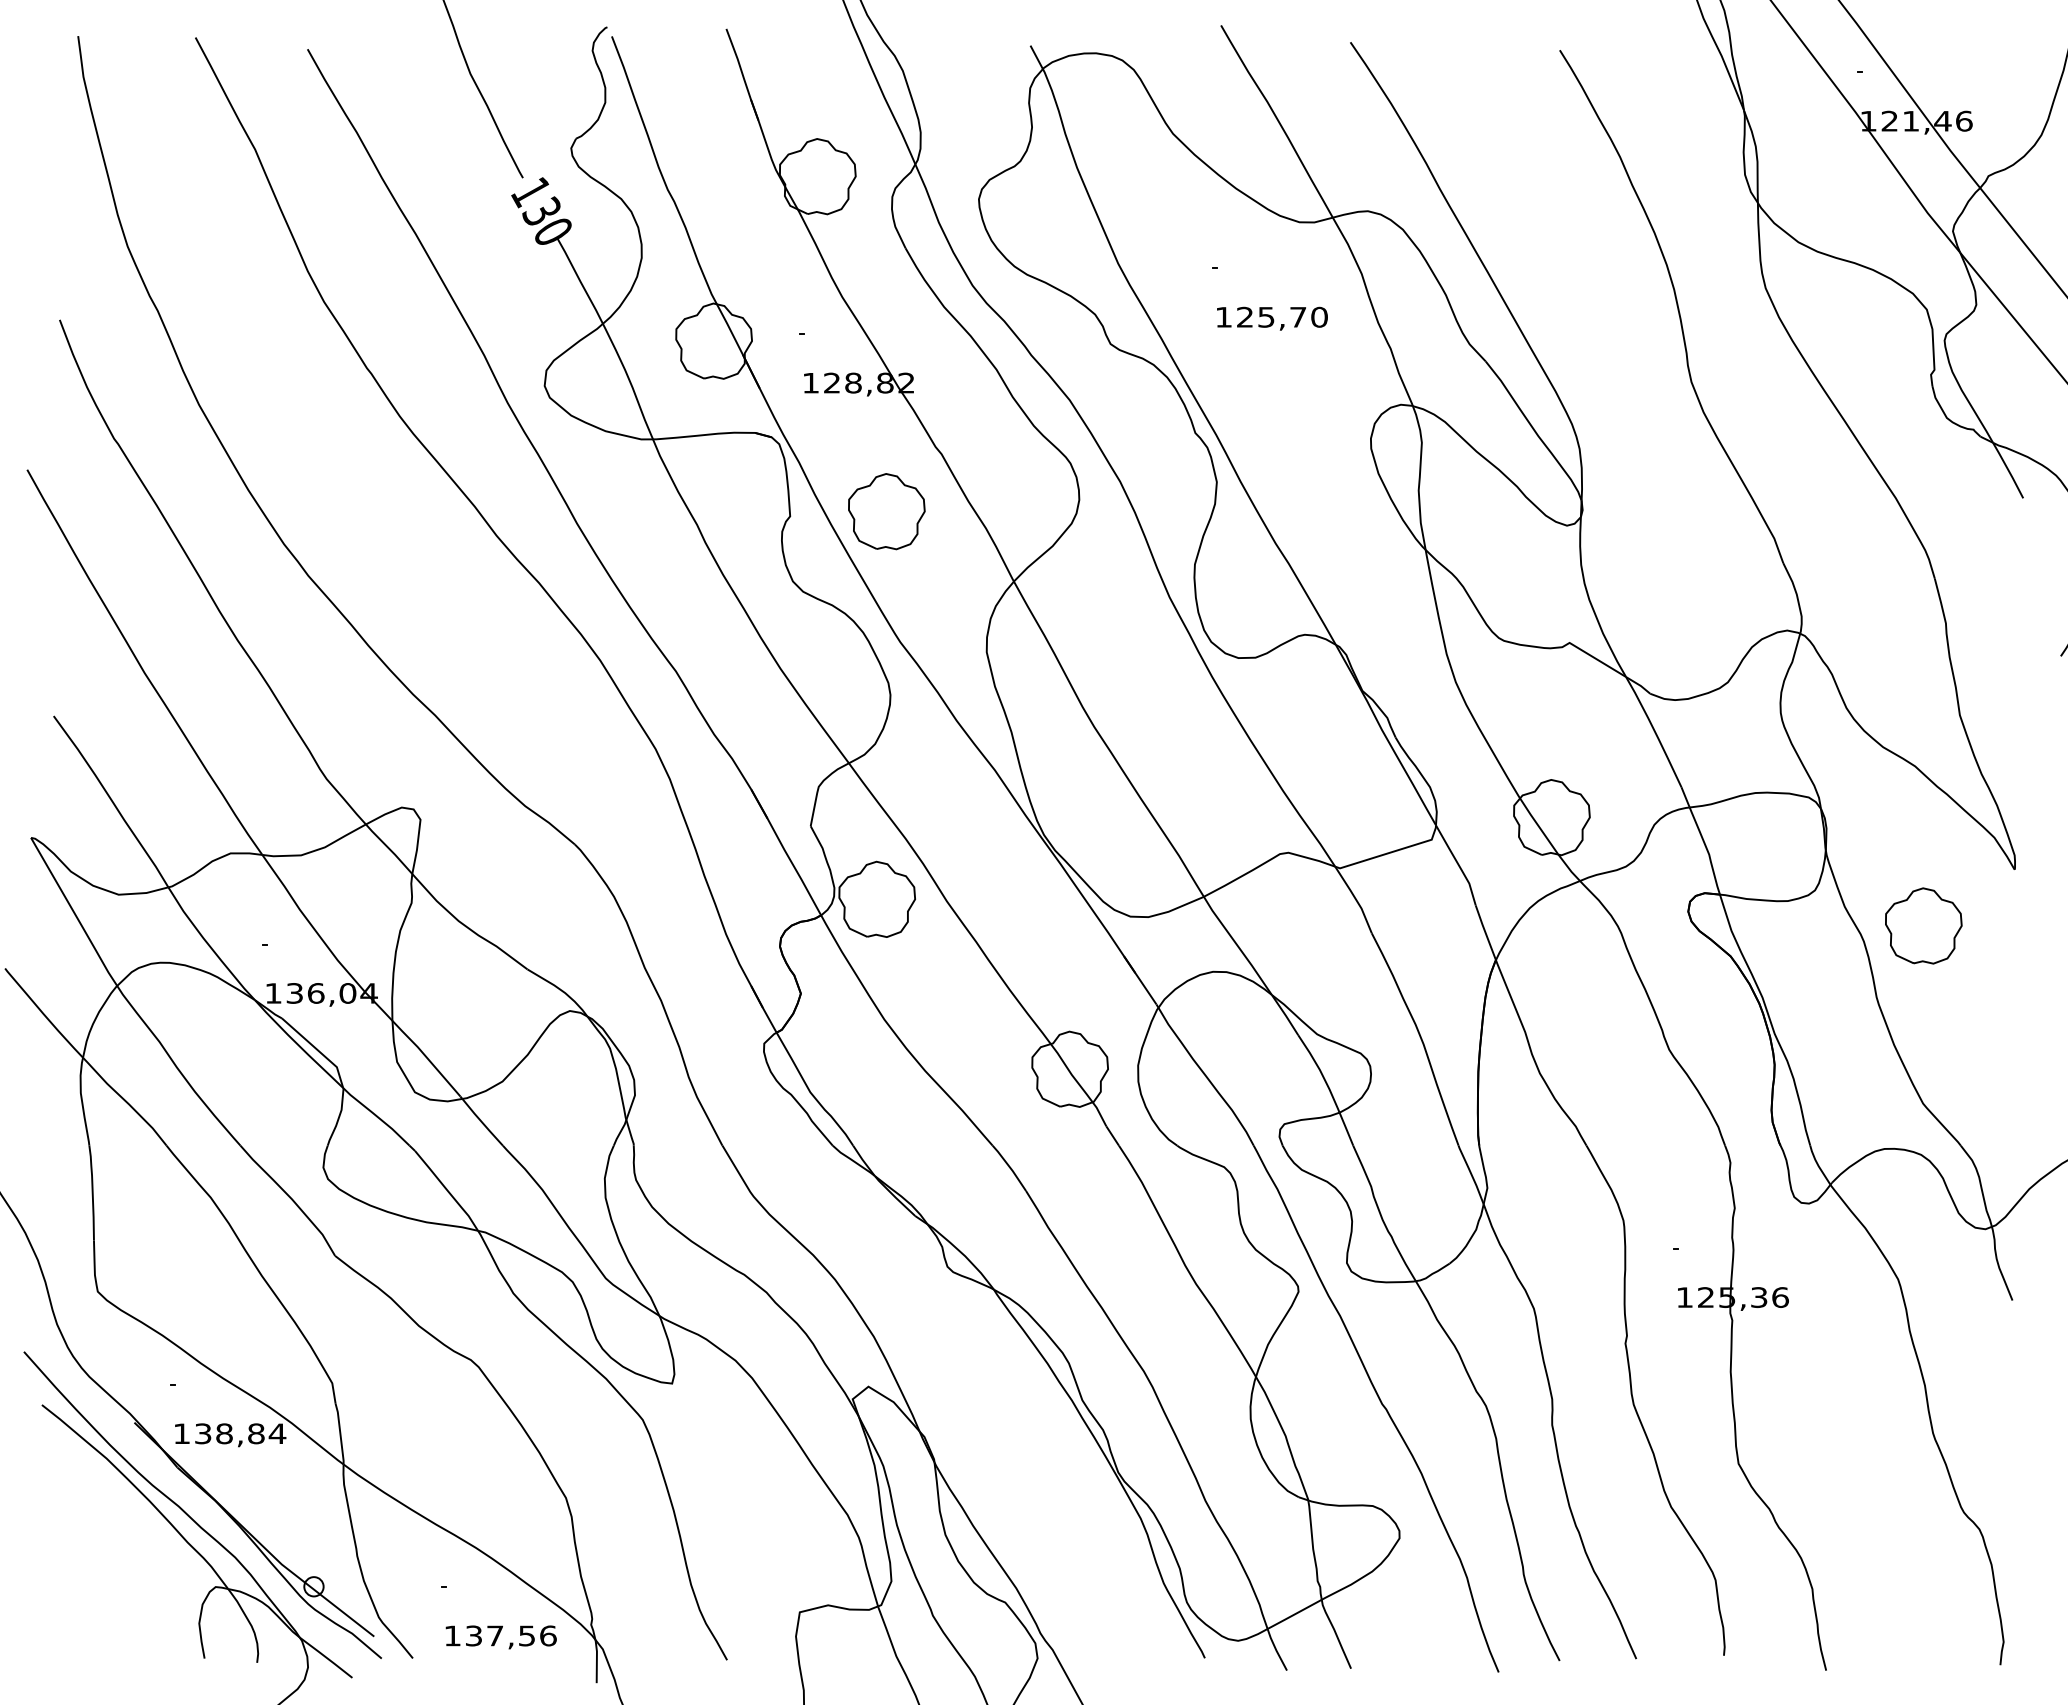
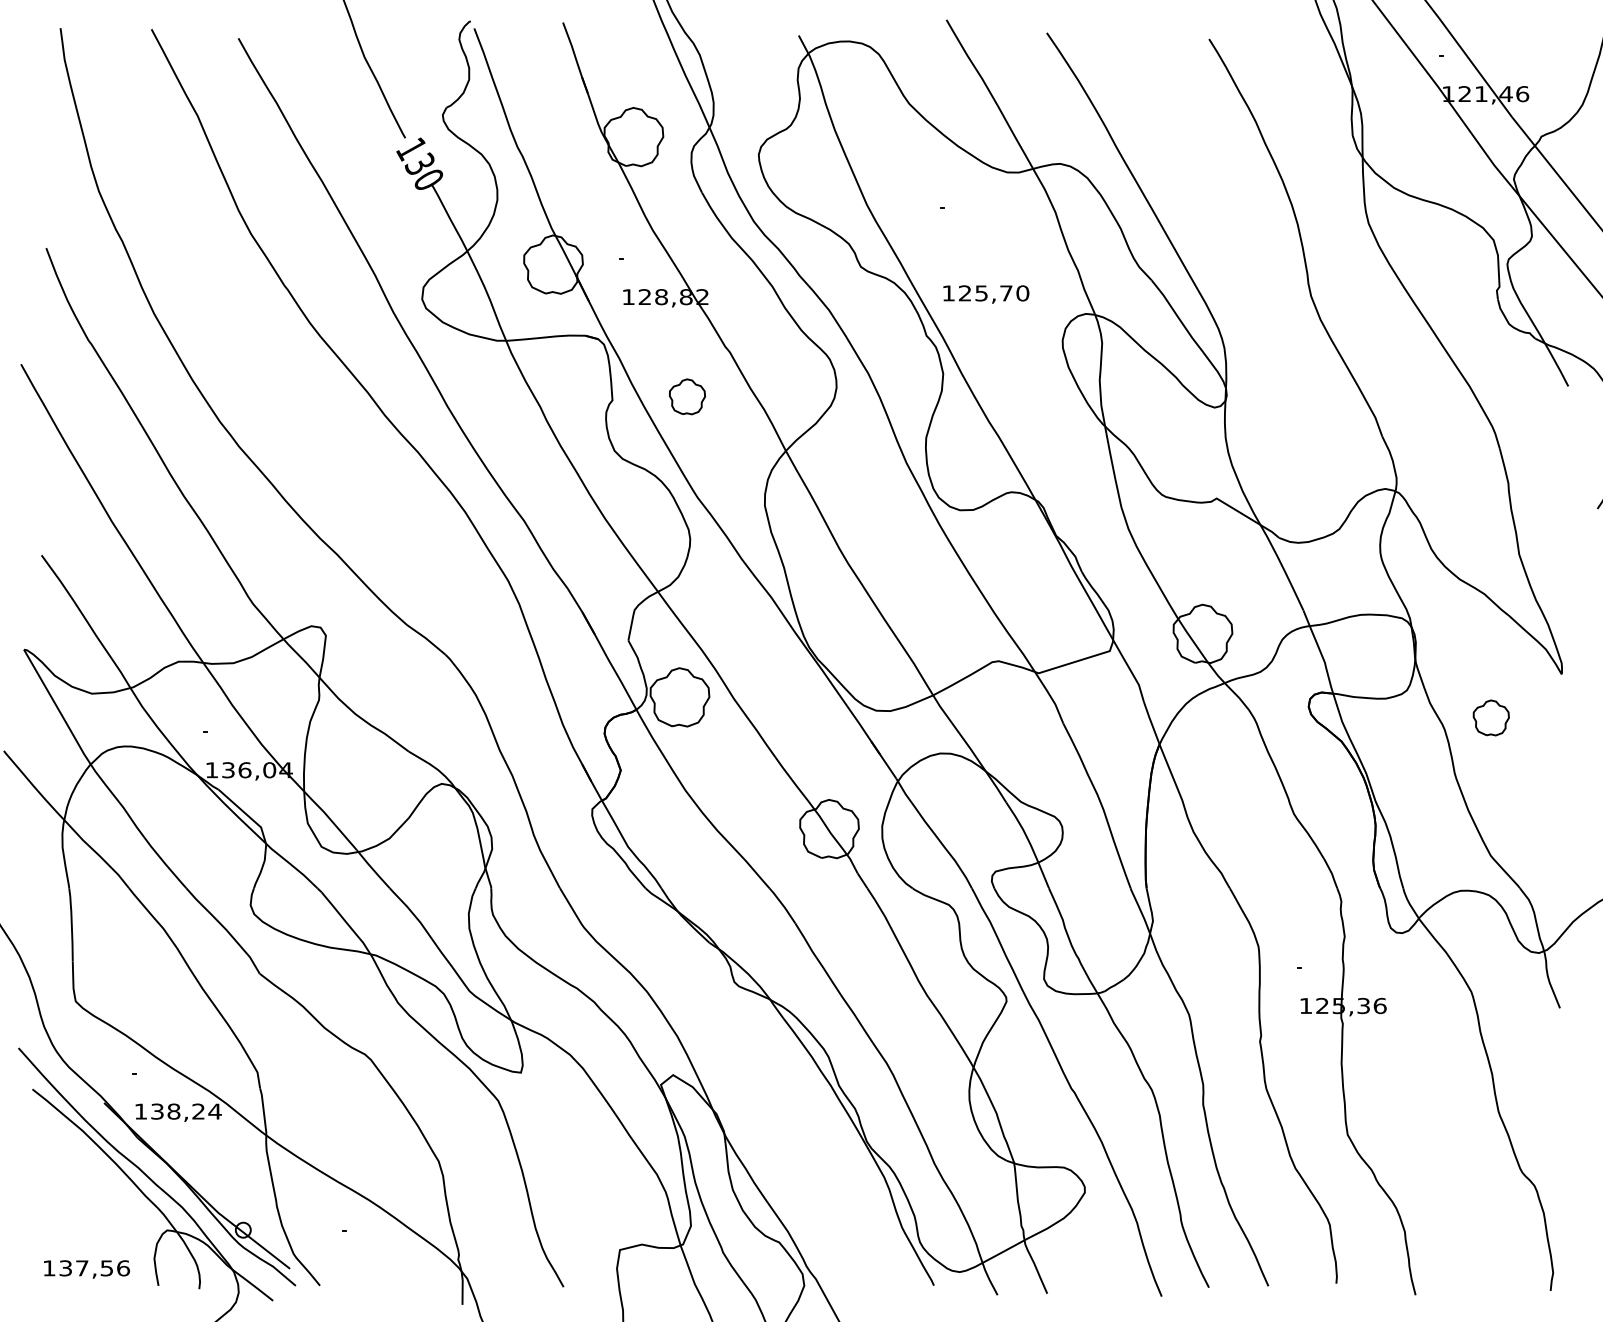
text: (1272, 318) -> (986, 294), moved
part: (886, 511) -> (687, 396), size x0.6
part: (1923, 925) -> (1491, 717), size x0.6
text: (256, 1433) -> (198, 1111), 138,84 -> 138,24
text: (500, 1637) -> (86, 1269), moved

